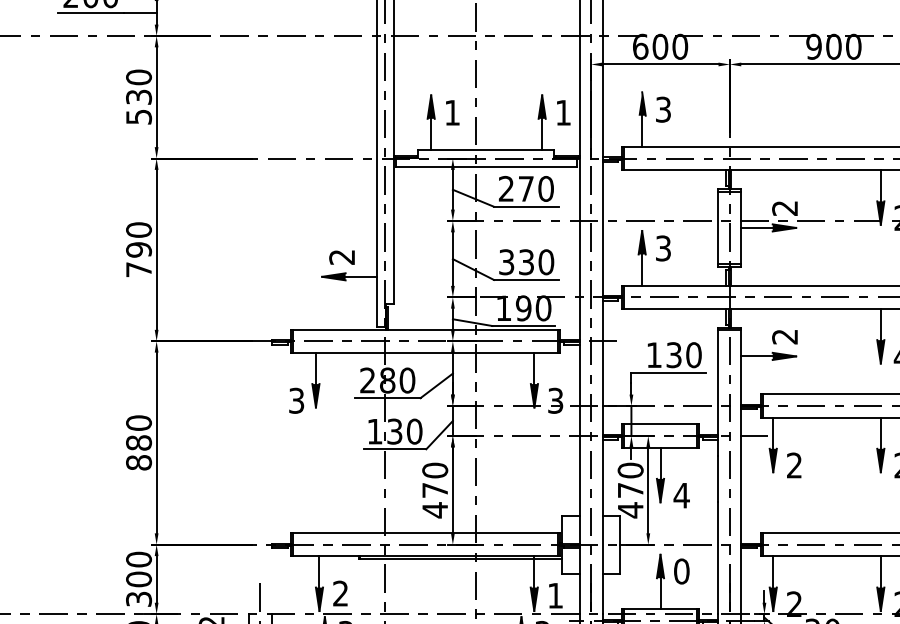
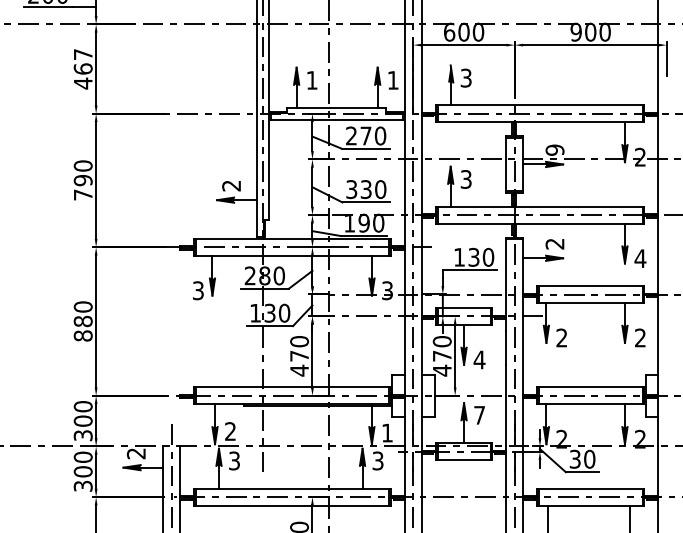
text: (137, 96) -> (82, 68), 530 -> 467
text: (784, 207) -> (554, 149), 2 -> 9
text: (681, 570) -> (479, 414), 0 -> 7

